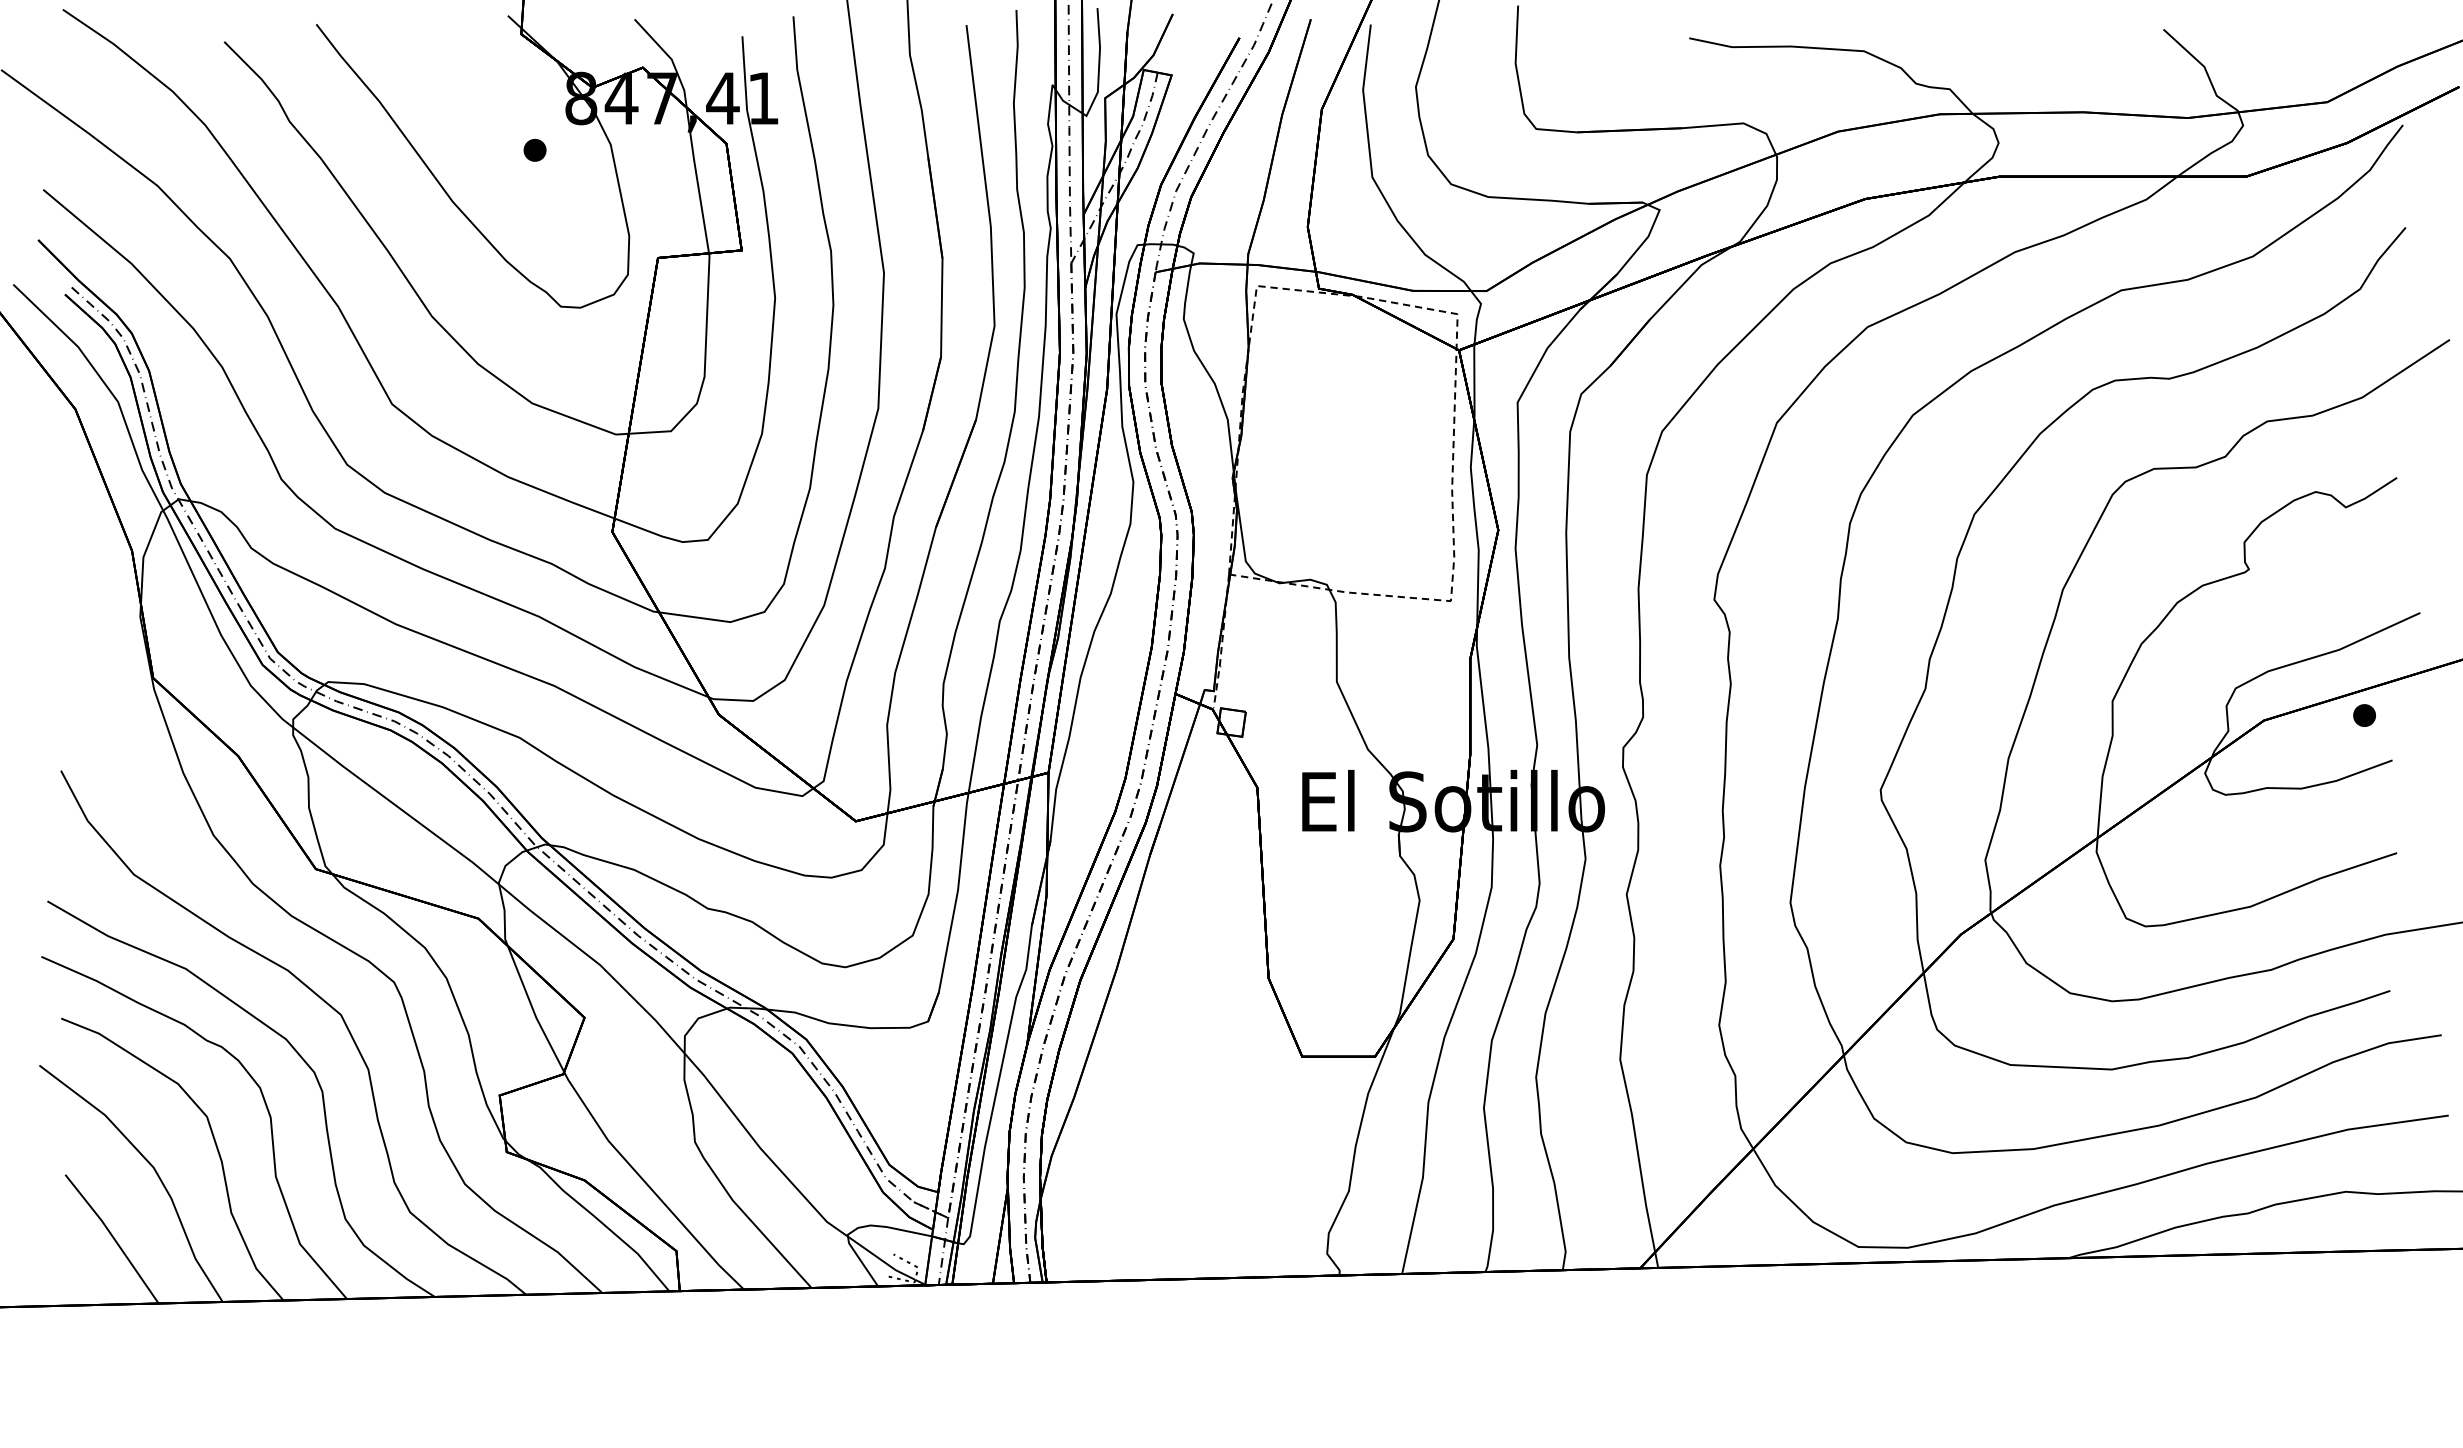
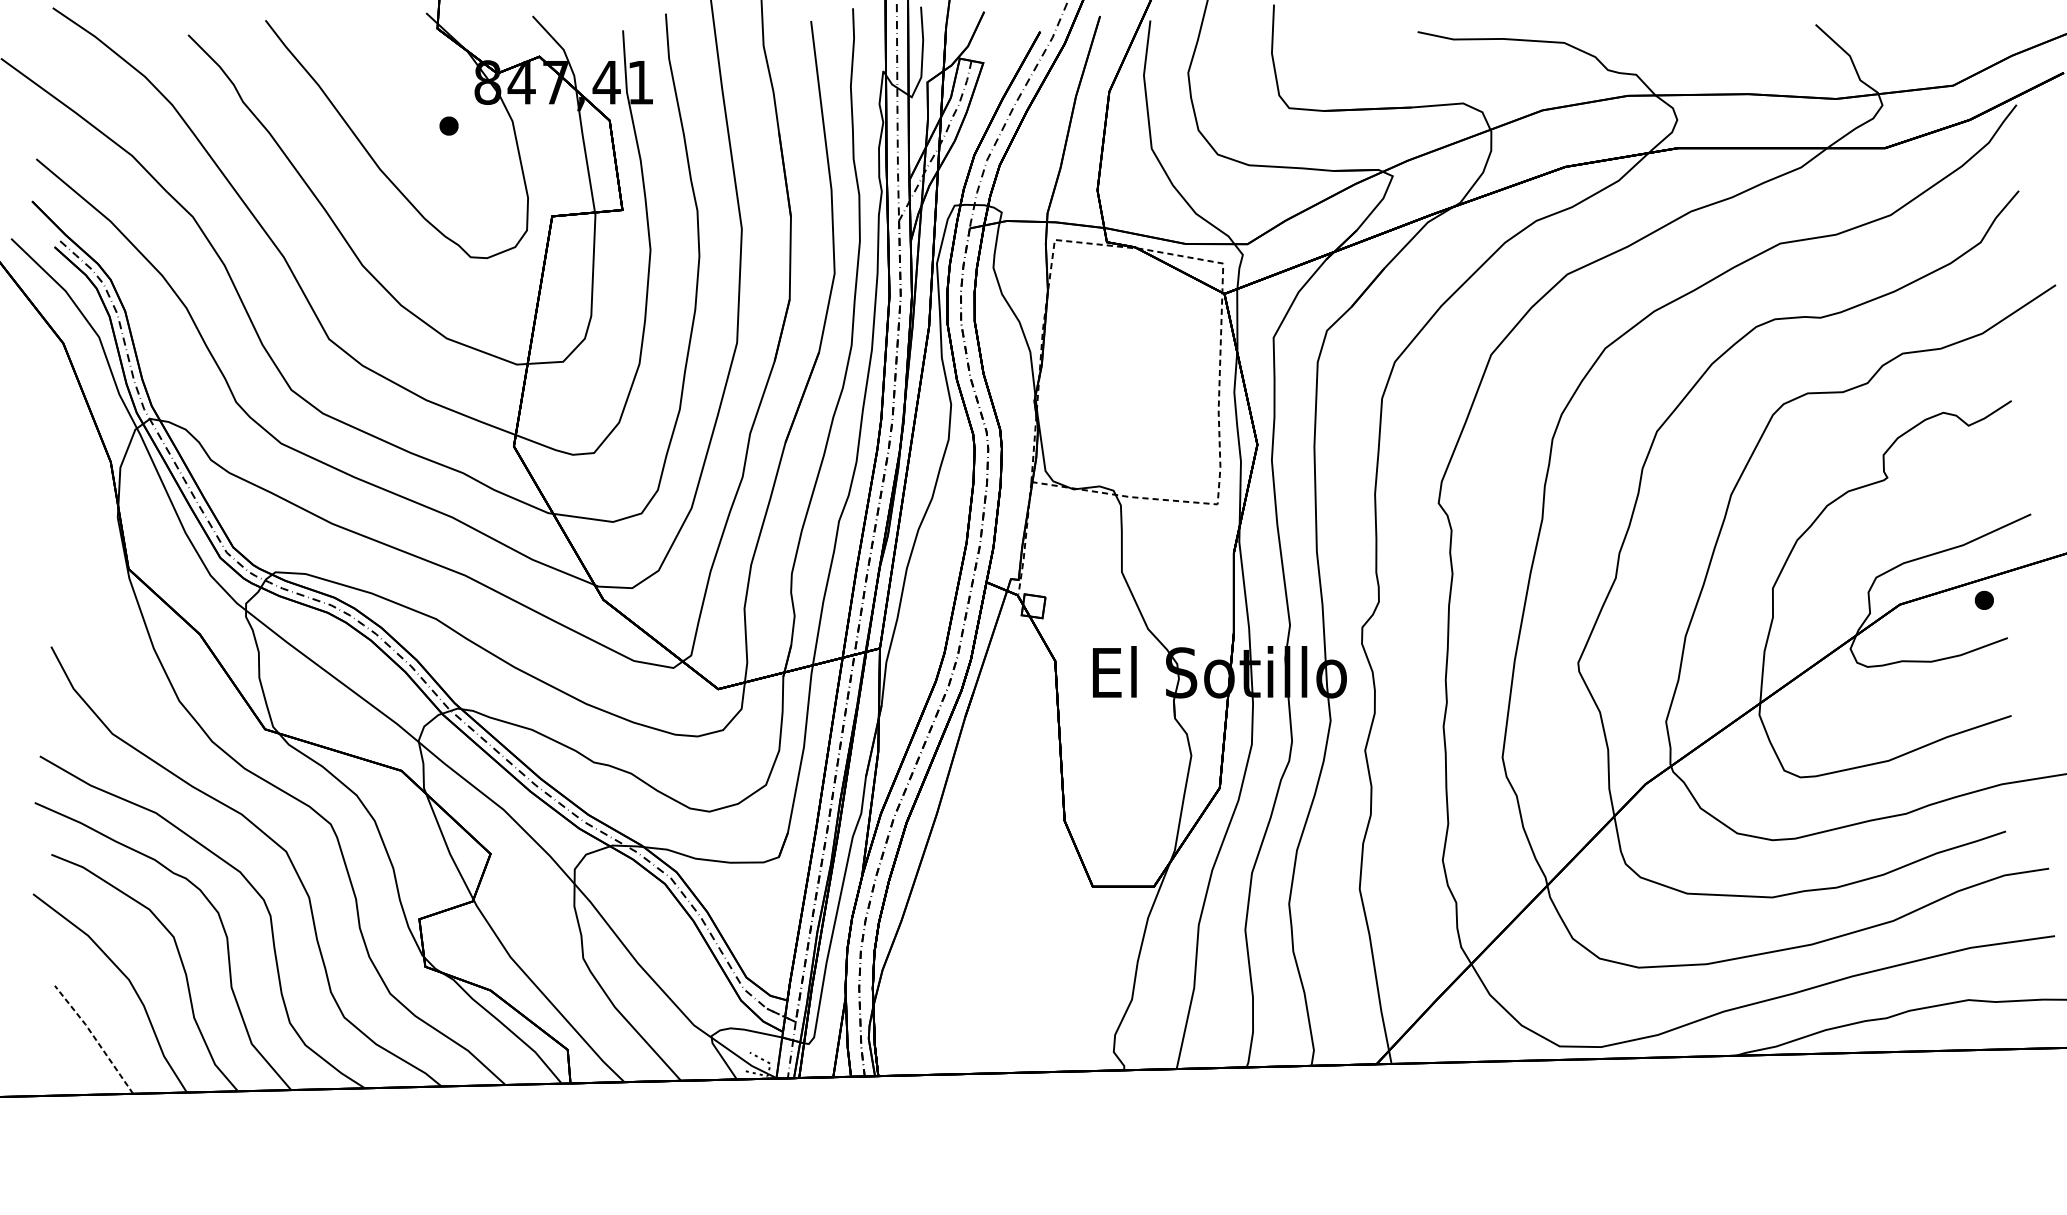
line: (113, 1237) -> (95, 1038), solid -> dashed

